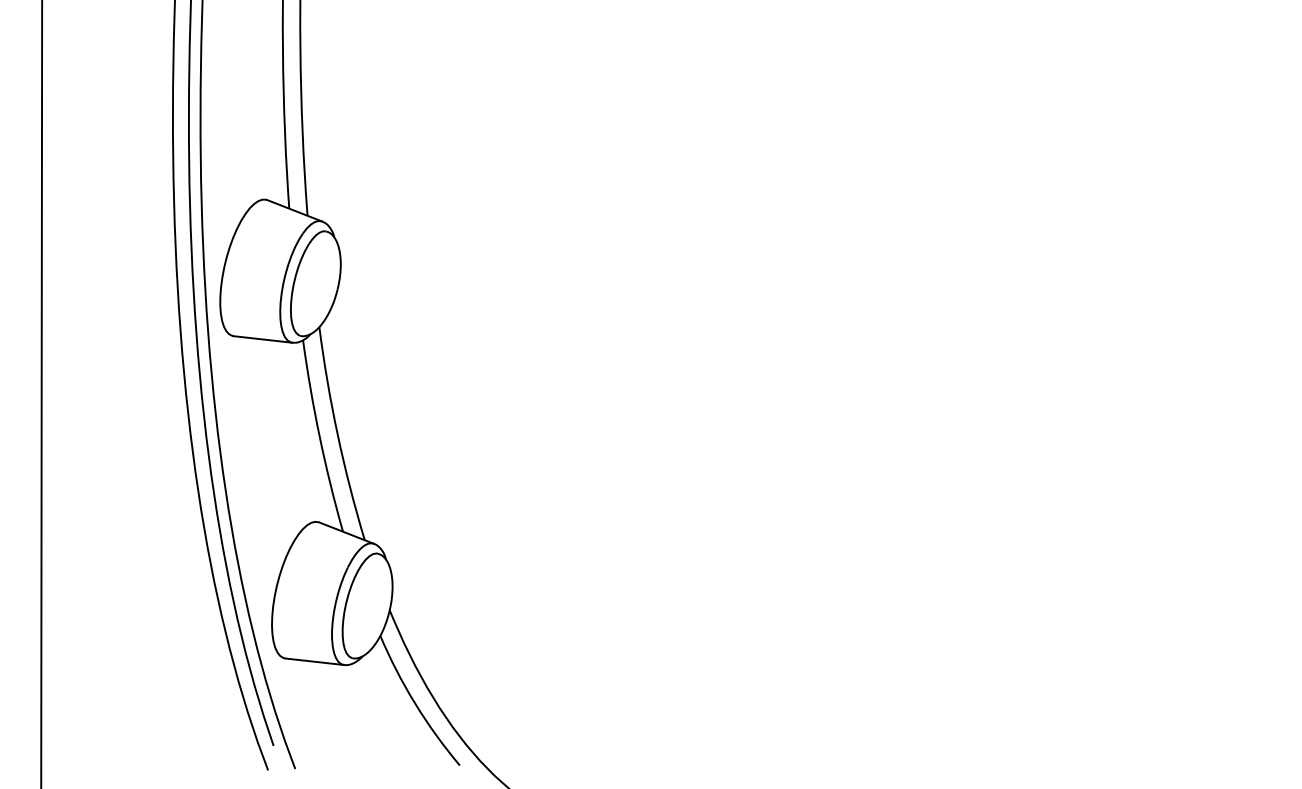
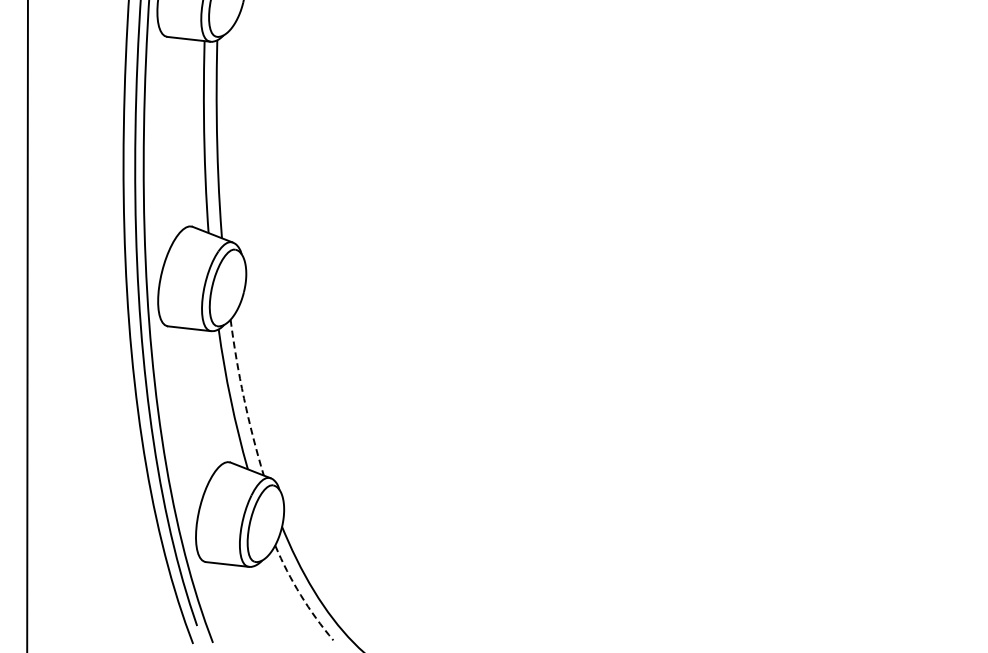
arc: (338, 434) -> (244, 398), solid -> dashed
arc: (414, 704) -> (300, 595), solid -> dashed

